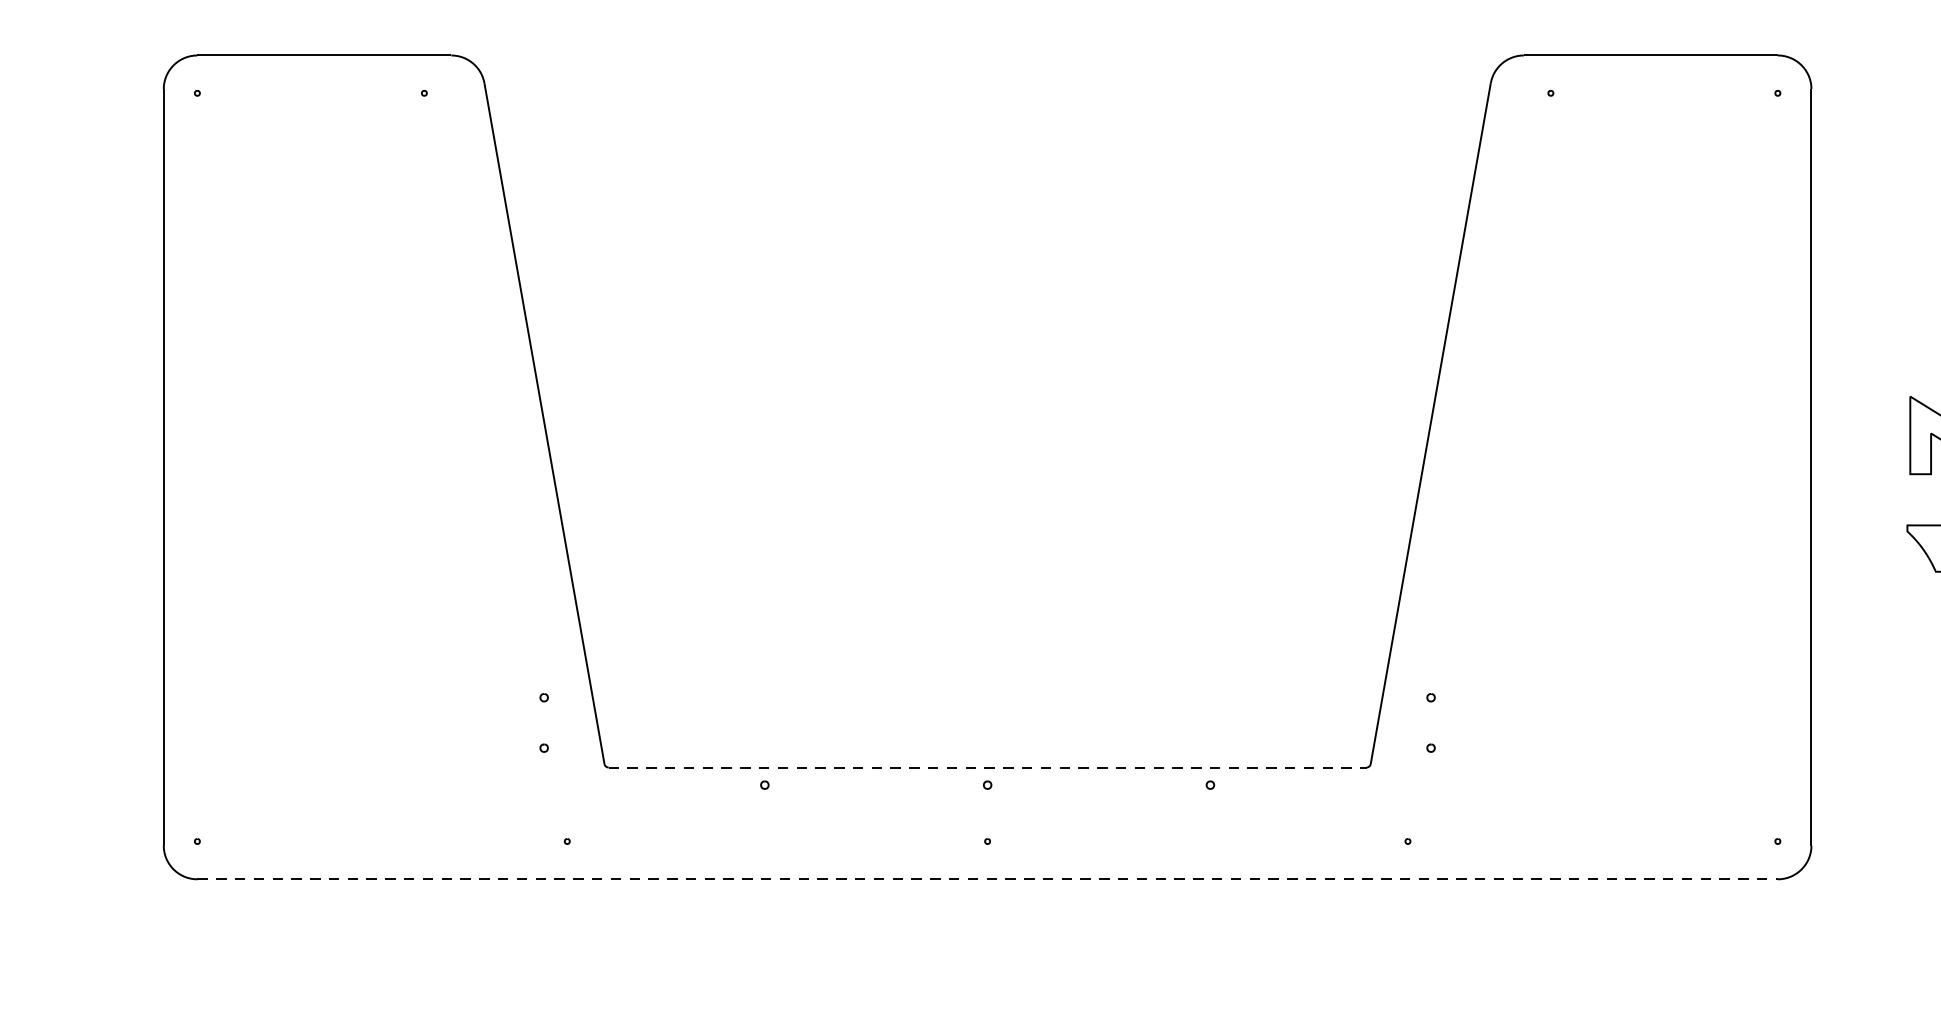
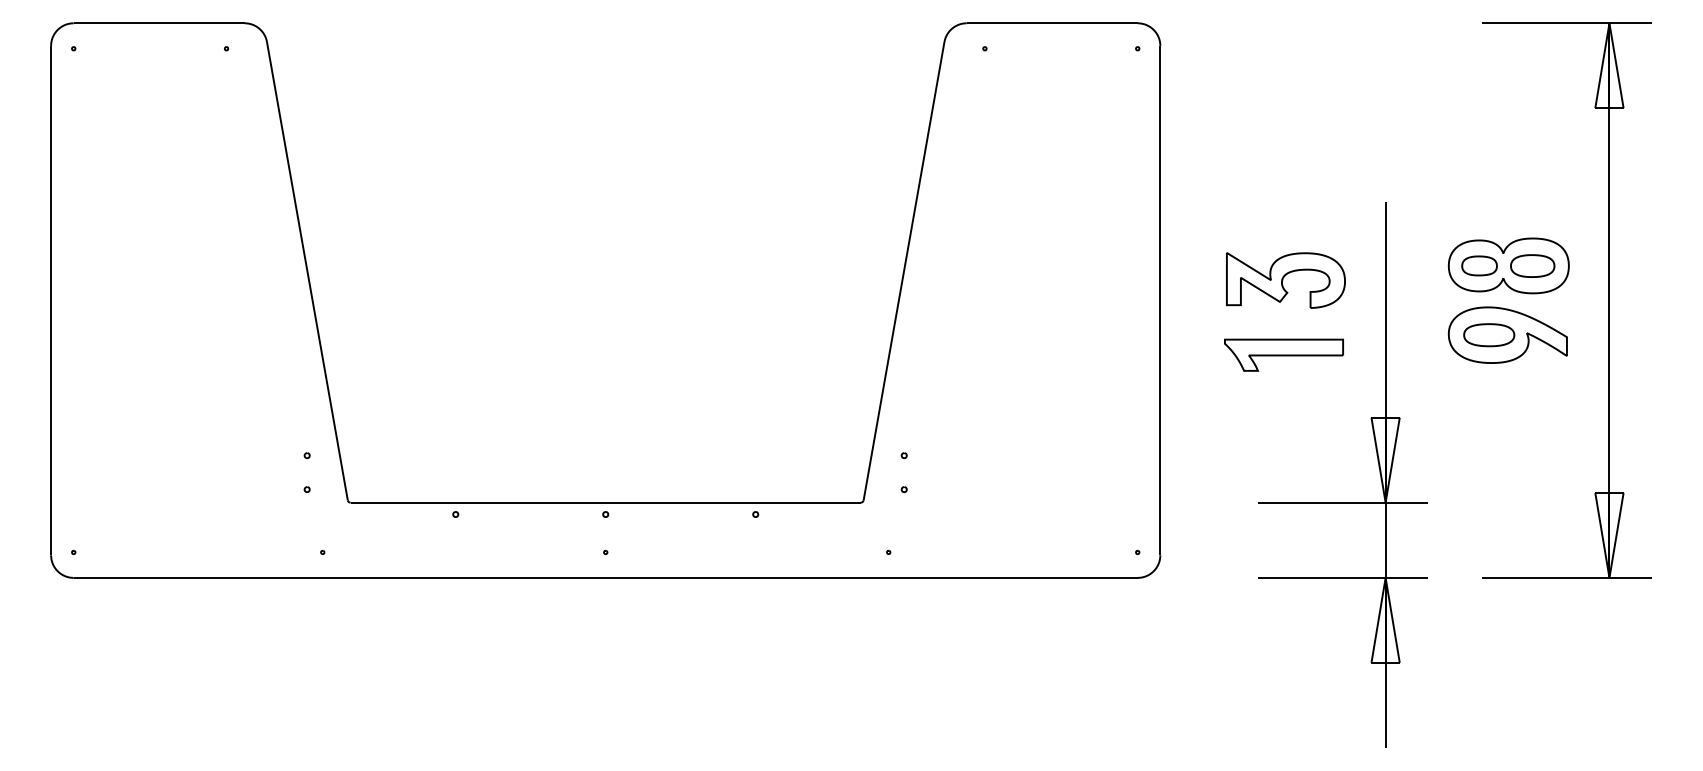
line: (988, 767) -> (606, 502), dashed -> solid
line: (988, 878) -> (606, 577), dashed -> solid

